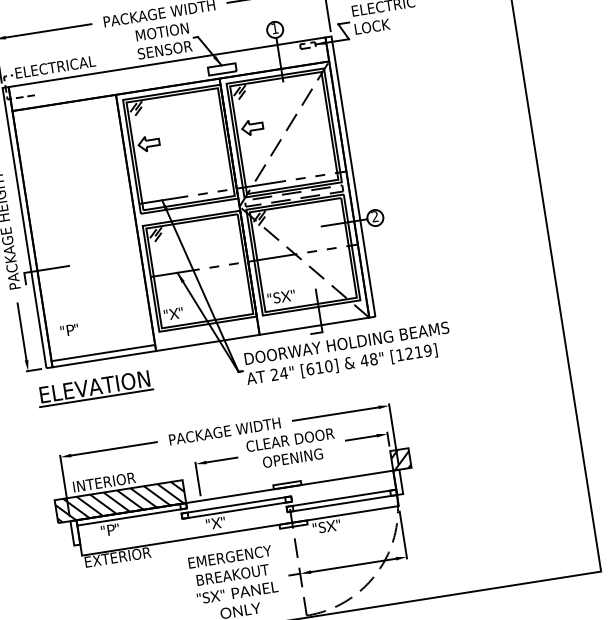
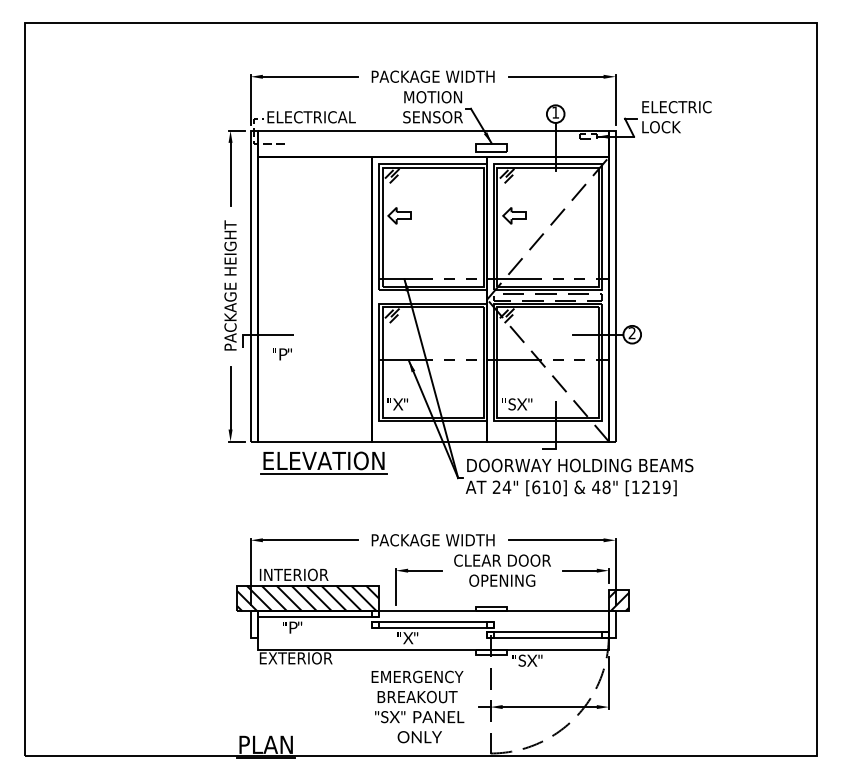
text: (69, 330) -> (282, 354), moved
line: (102, 352) -> (314, 434), removed
part: (94, 388) -> (323, 462), moved

